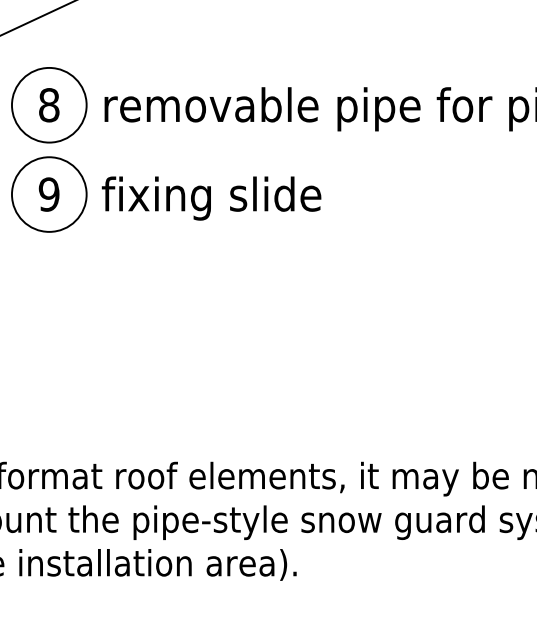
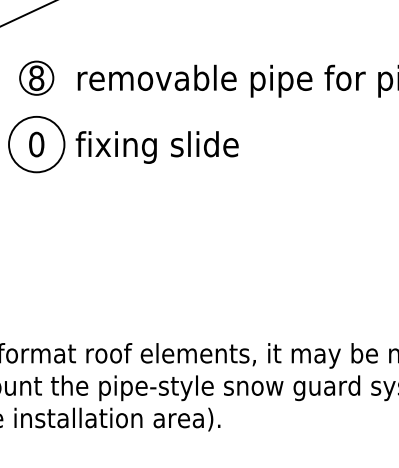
circle: (49, 104) -> (36, 77), size x0.6
text: (49, 194) -> (36, 144), 9 -> 0

